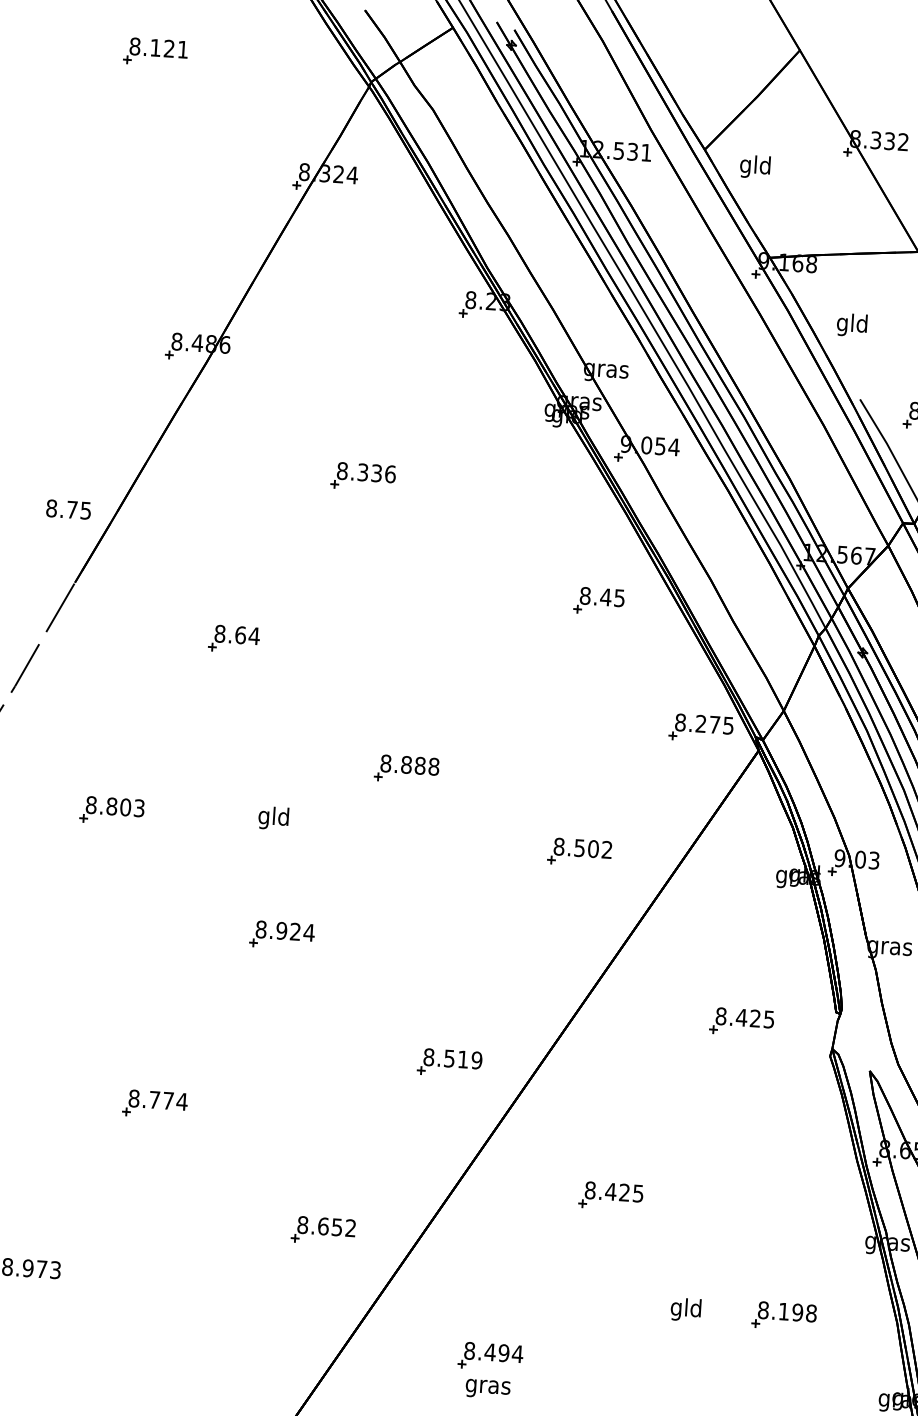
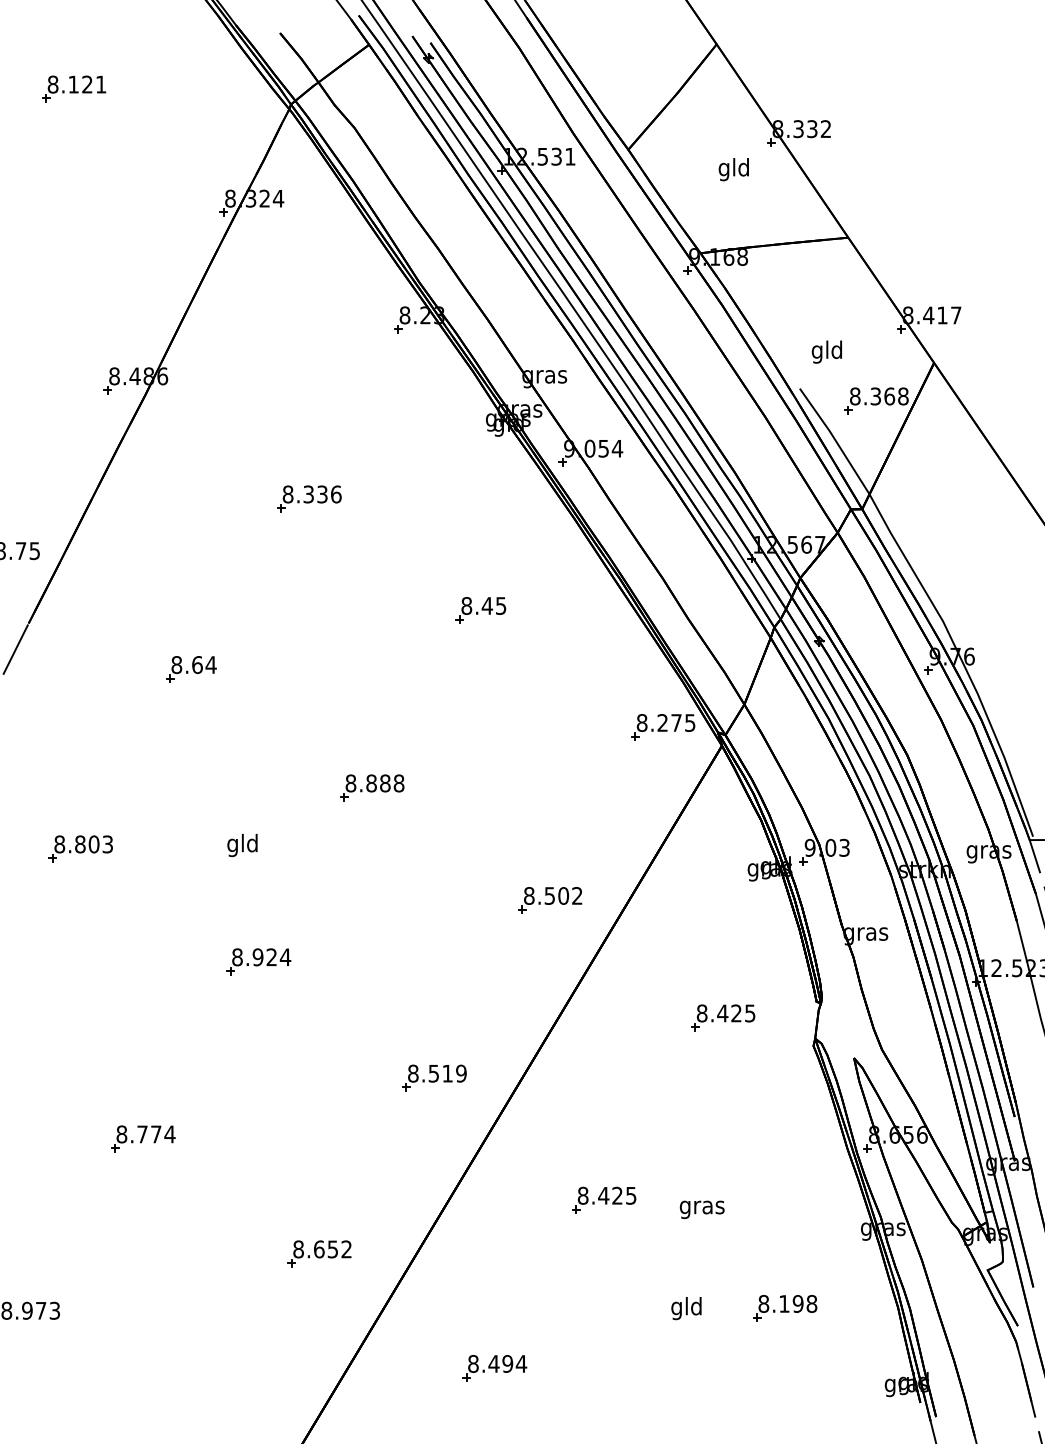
text: (754, 166) -> (733, 169), moved
text: (851, 324) -> (826, 351), moved
part: (598, 601) -> (480, 610), moved
part: (580, 852) -> (550, 900), moved
text: (487, 1388) -> (701, 1209), moved

